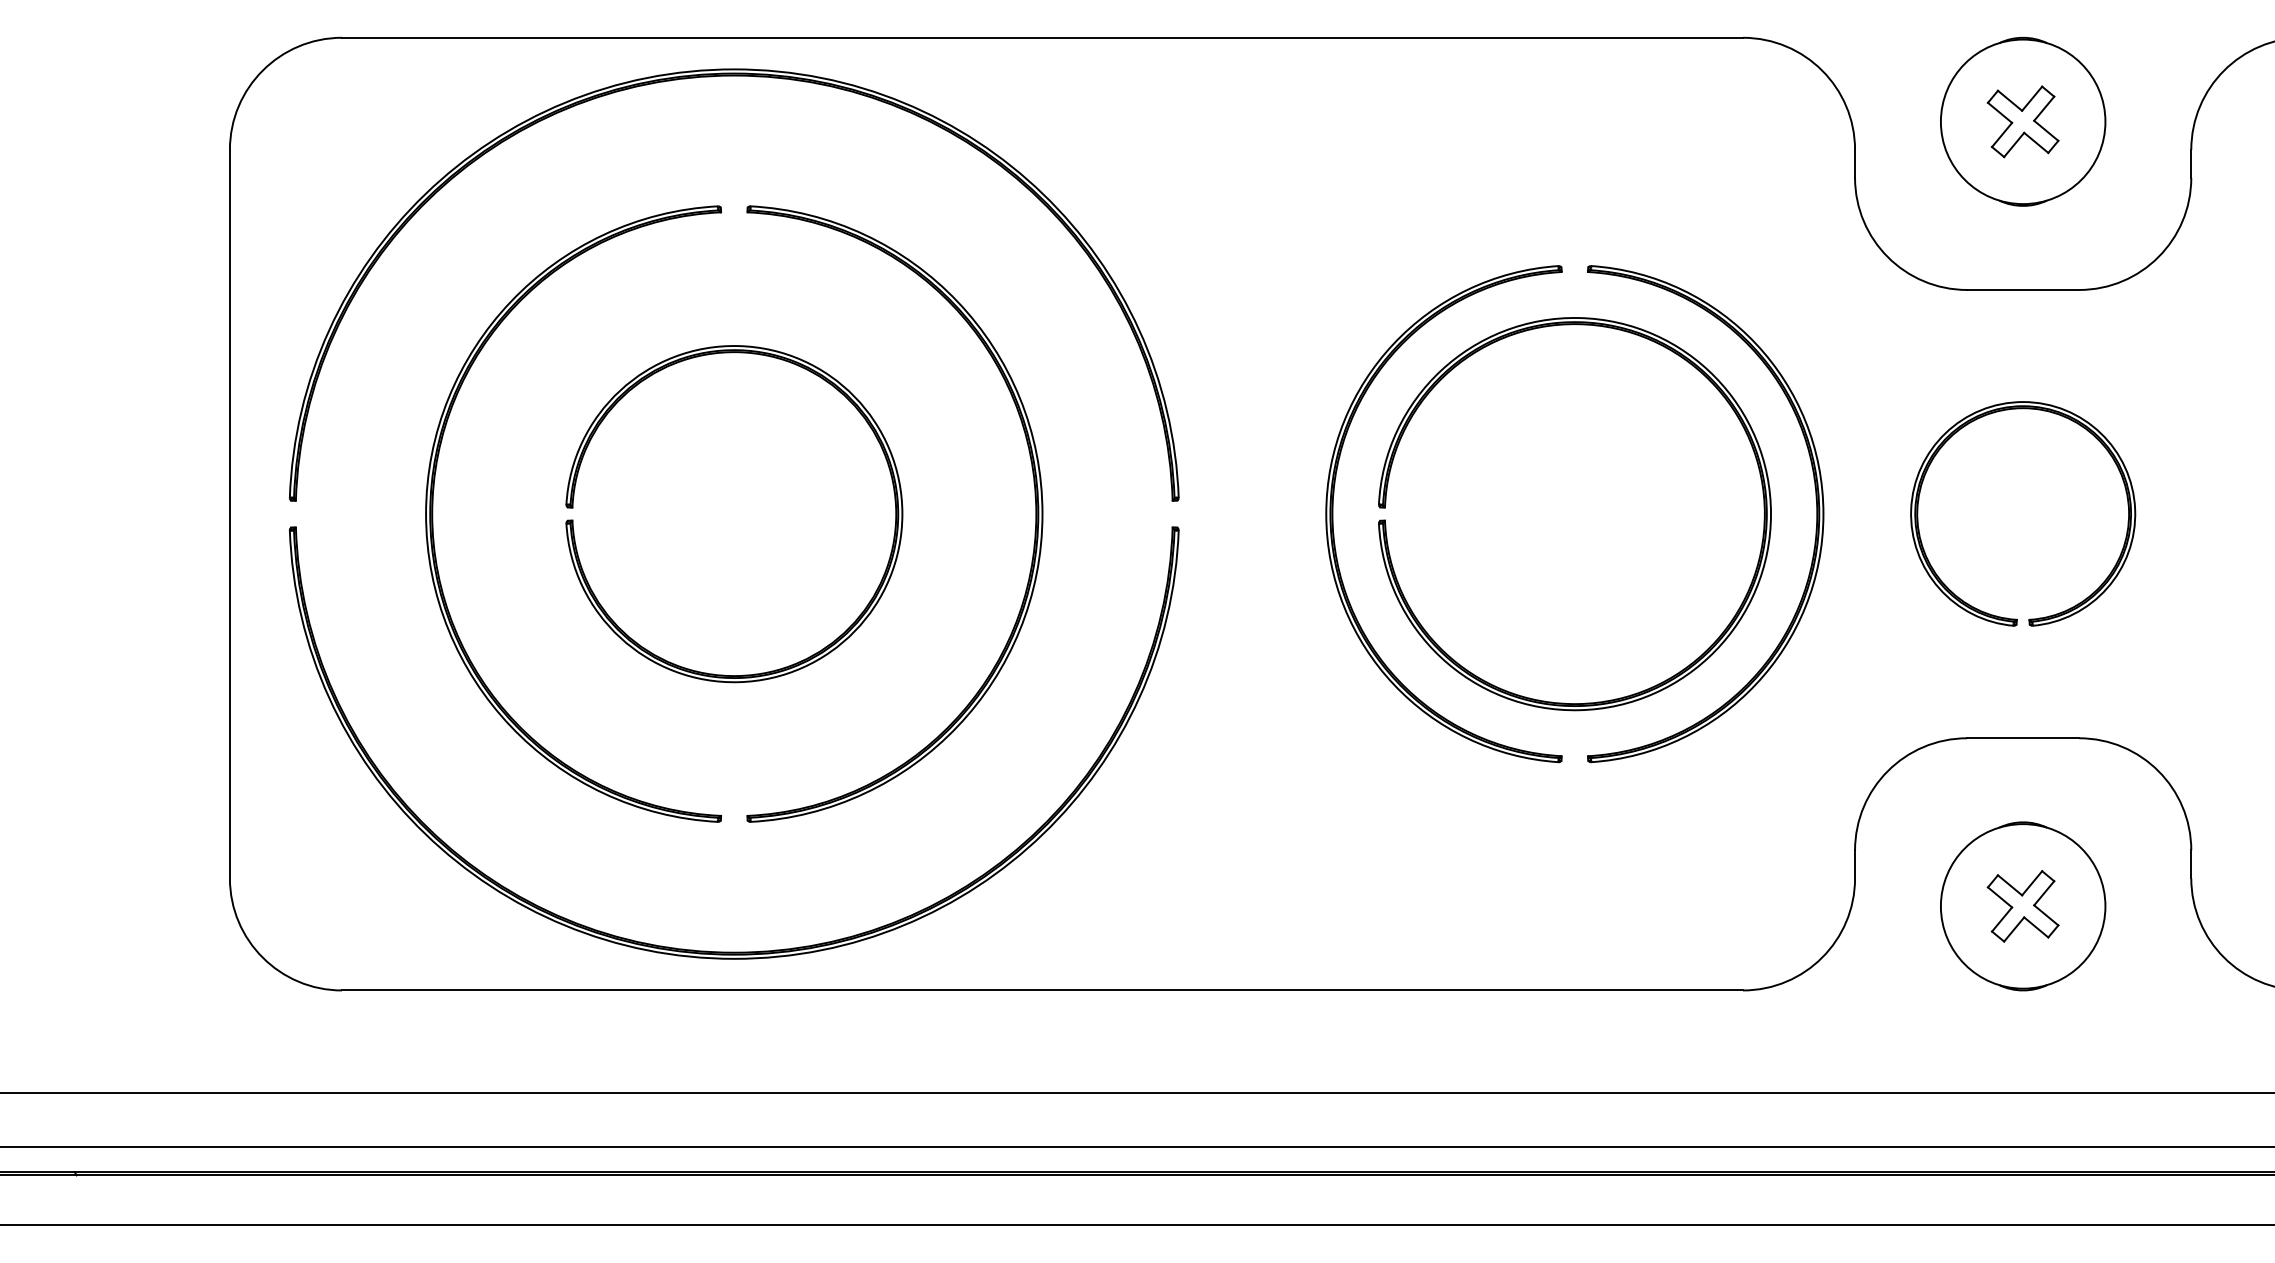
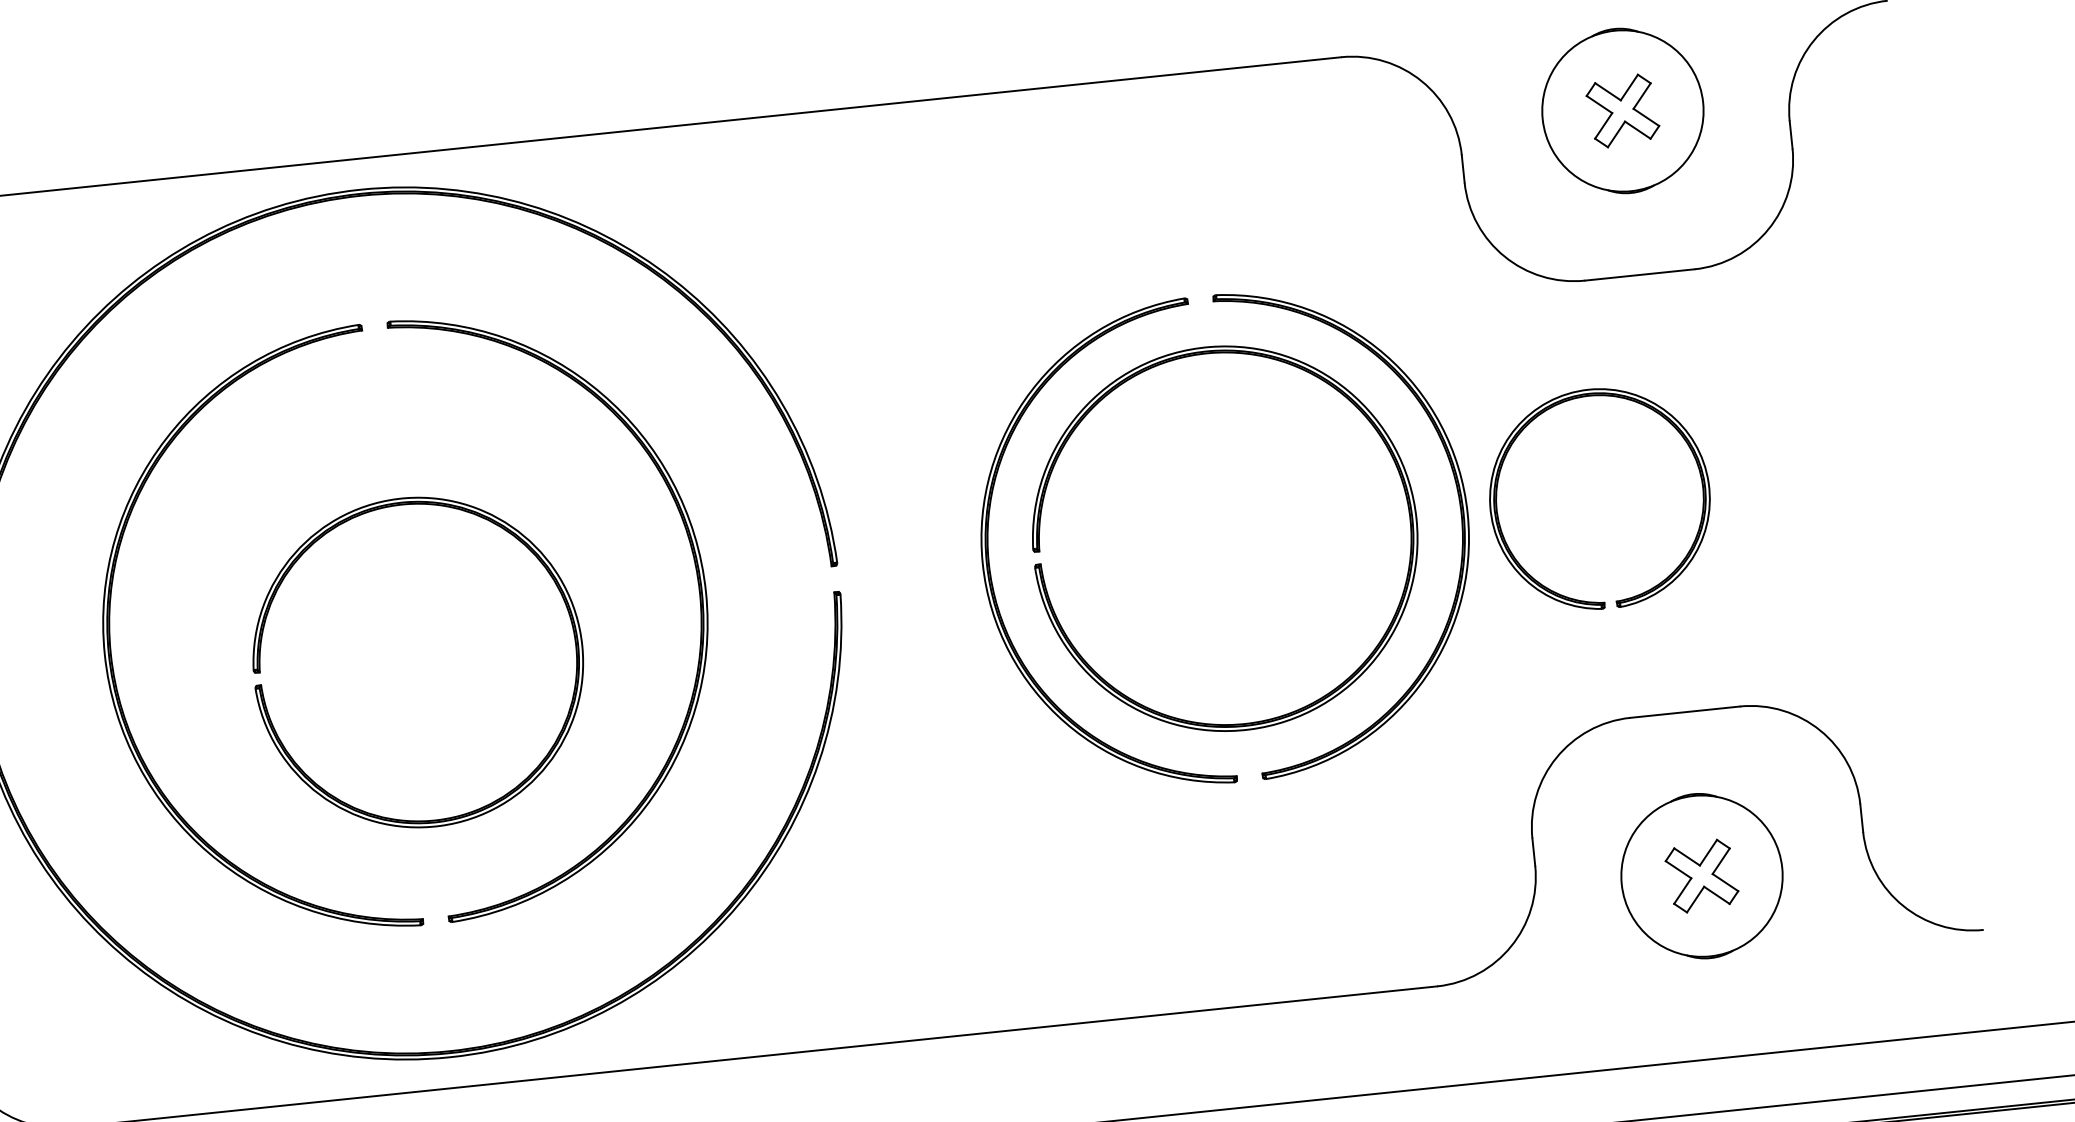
part: (2088, 432) -> (1655, 412), moved
part: (810, 655) -> (506, 792), moved

